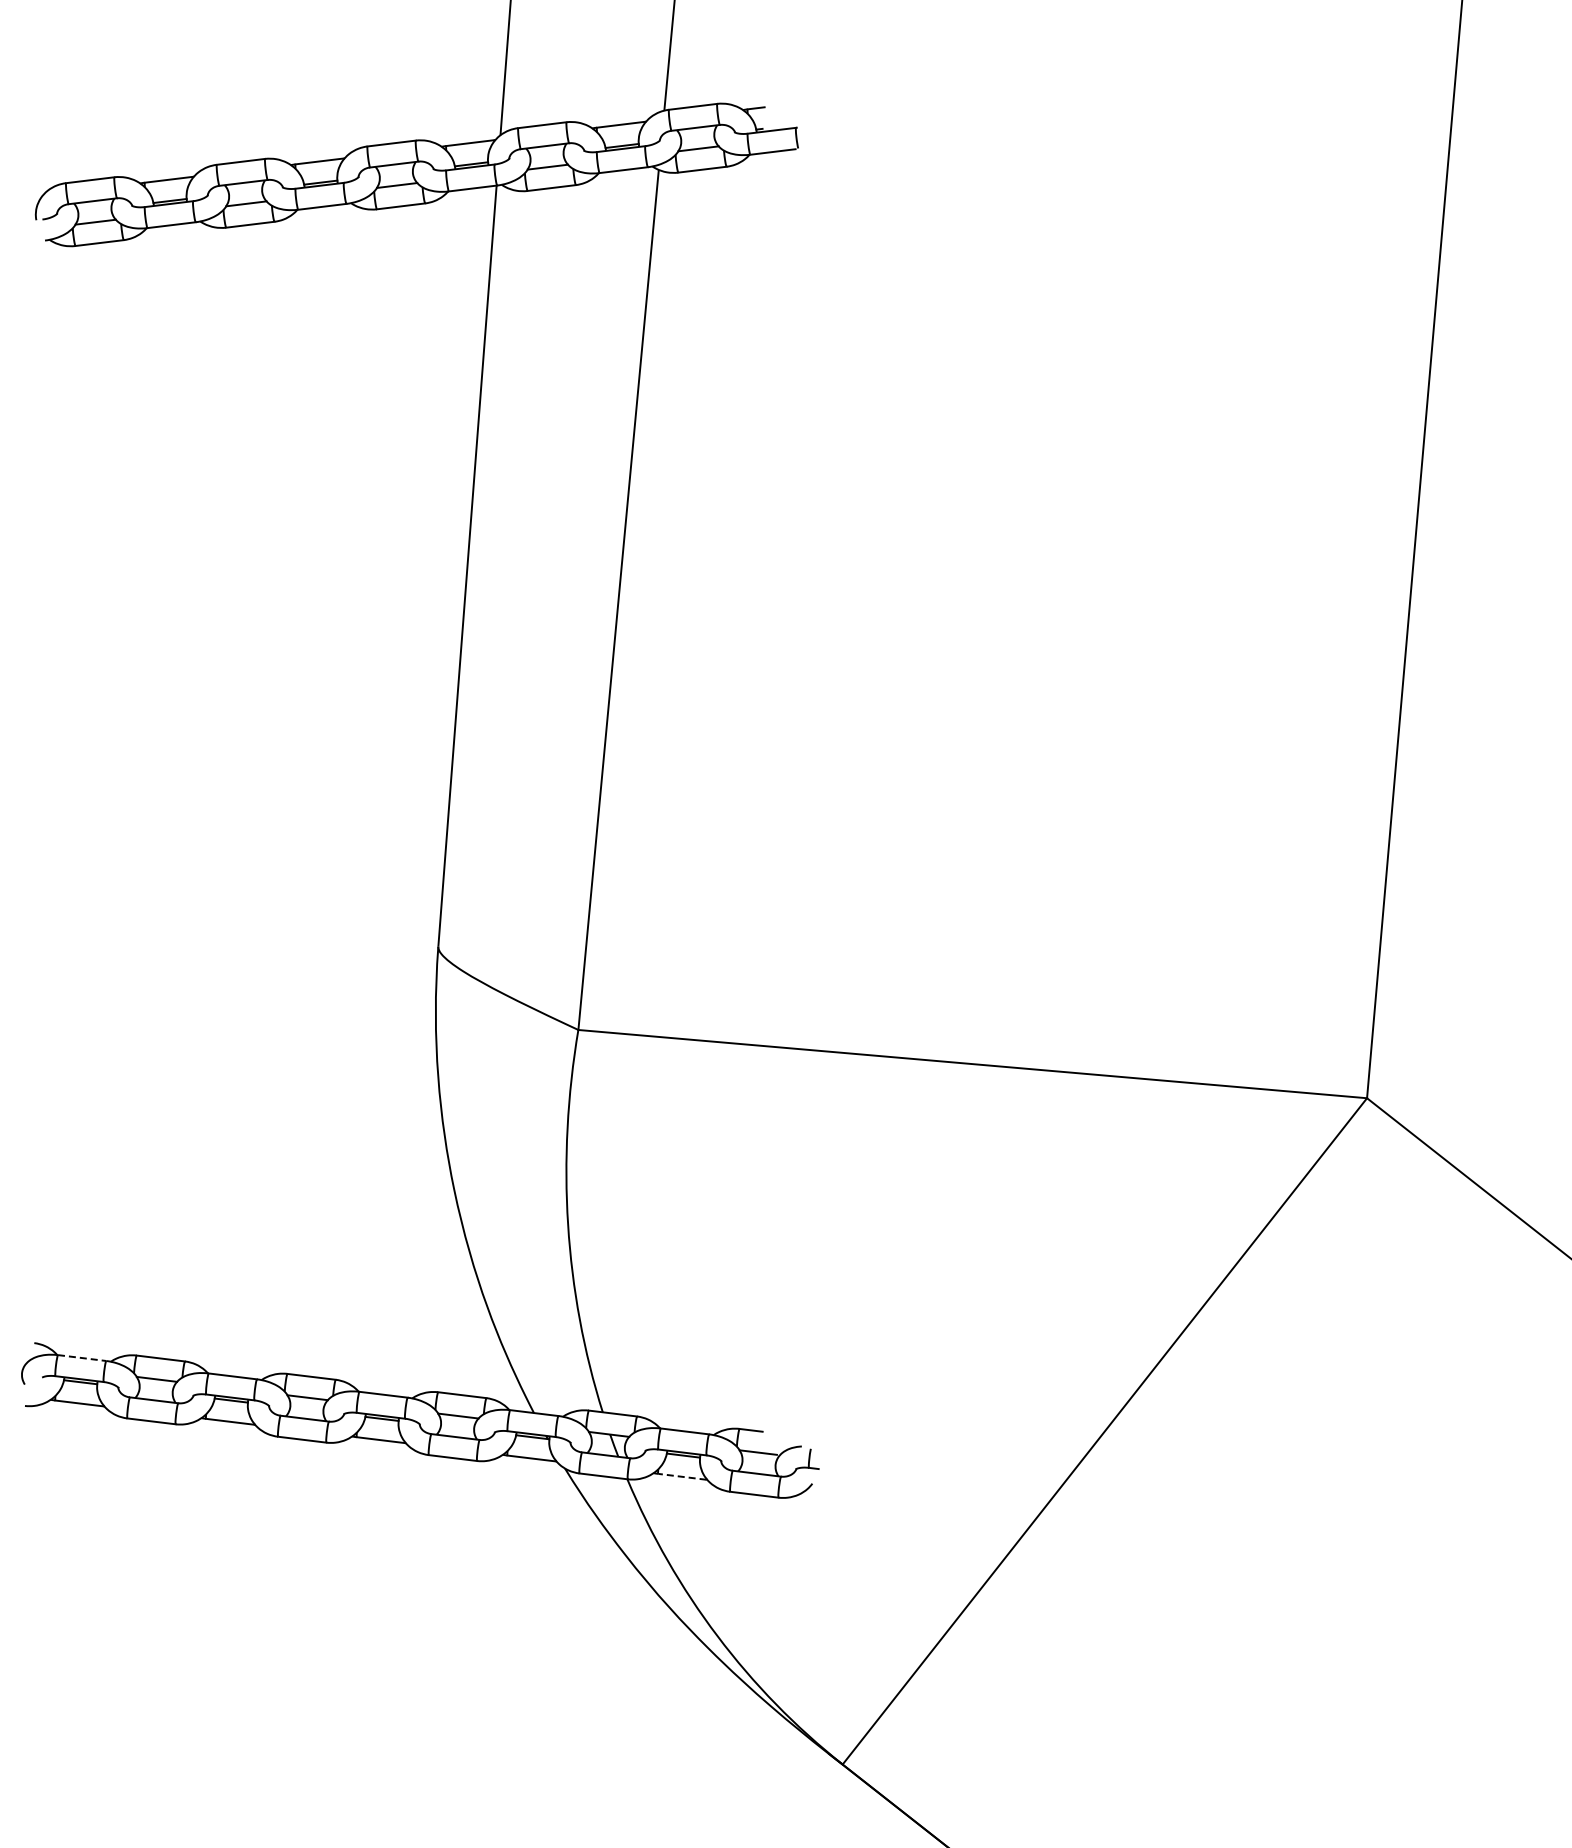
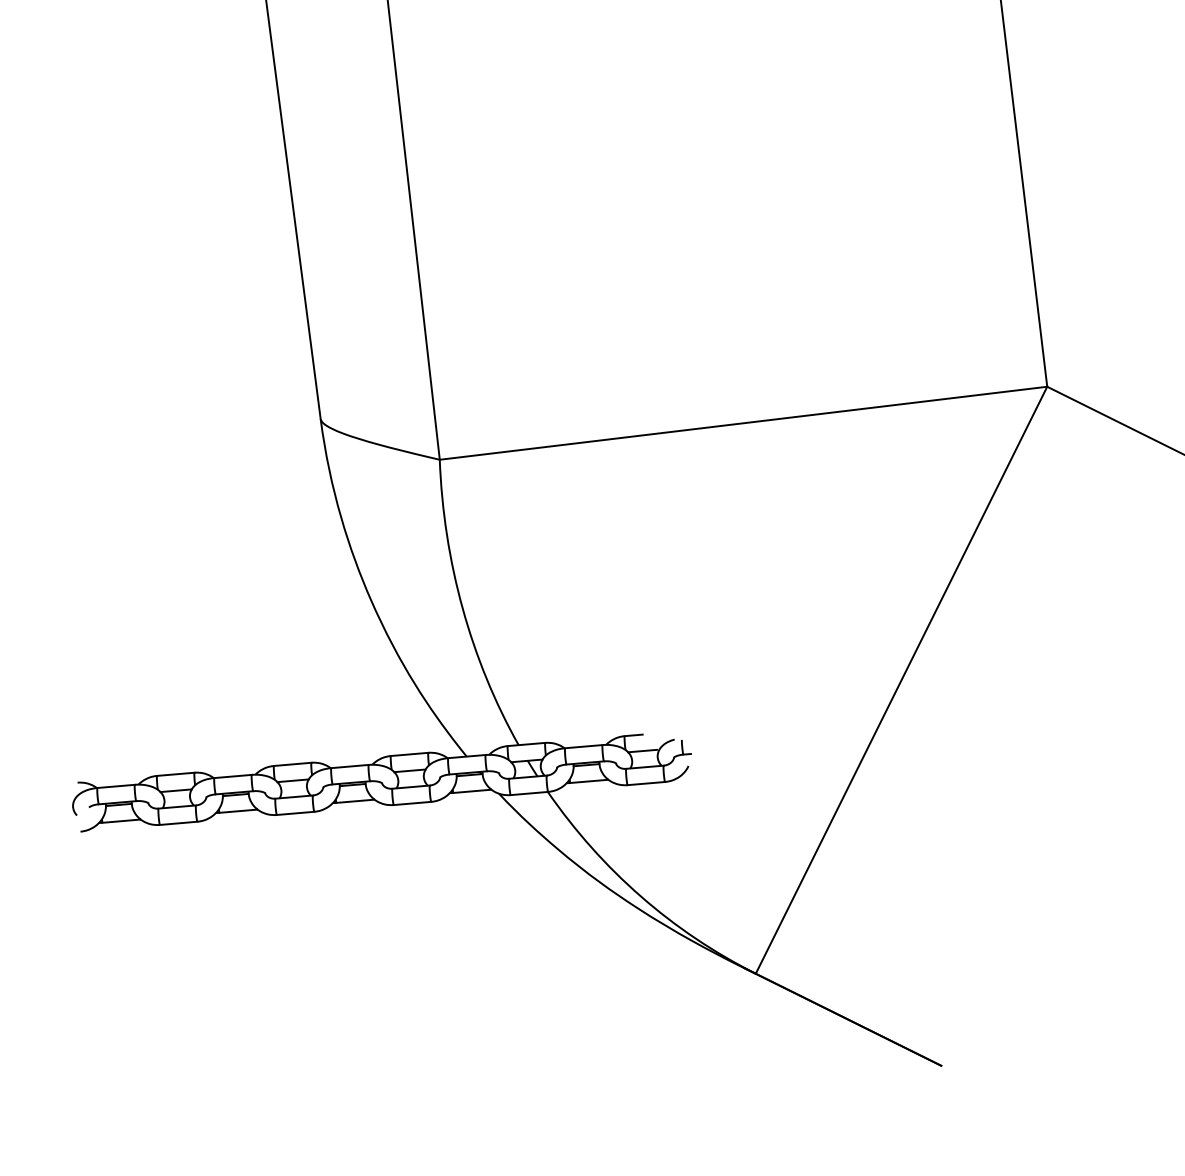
line: (82, 1358) -> (116, 786), dashed -> solid
line: (681, 1476) -> (588, 781), dashed -> solid

